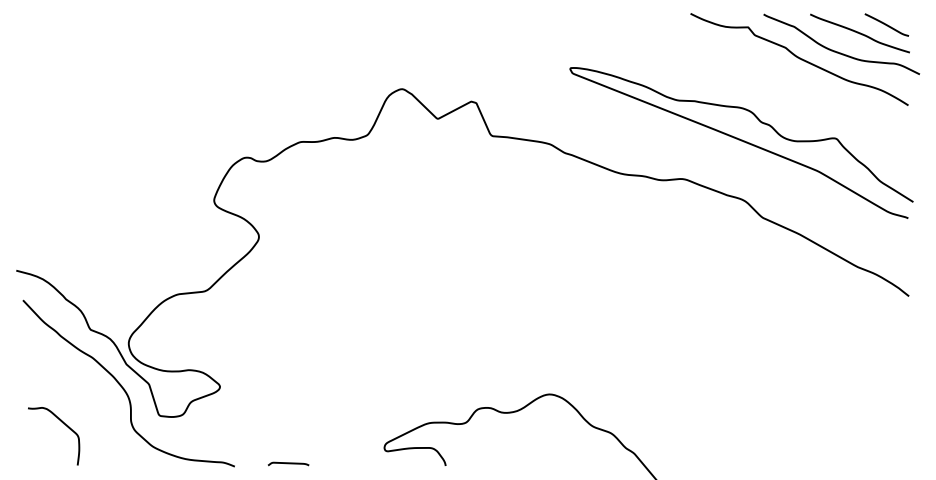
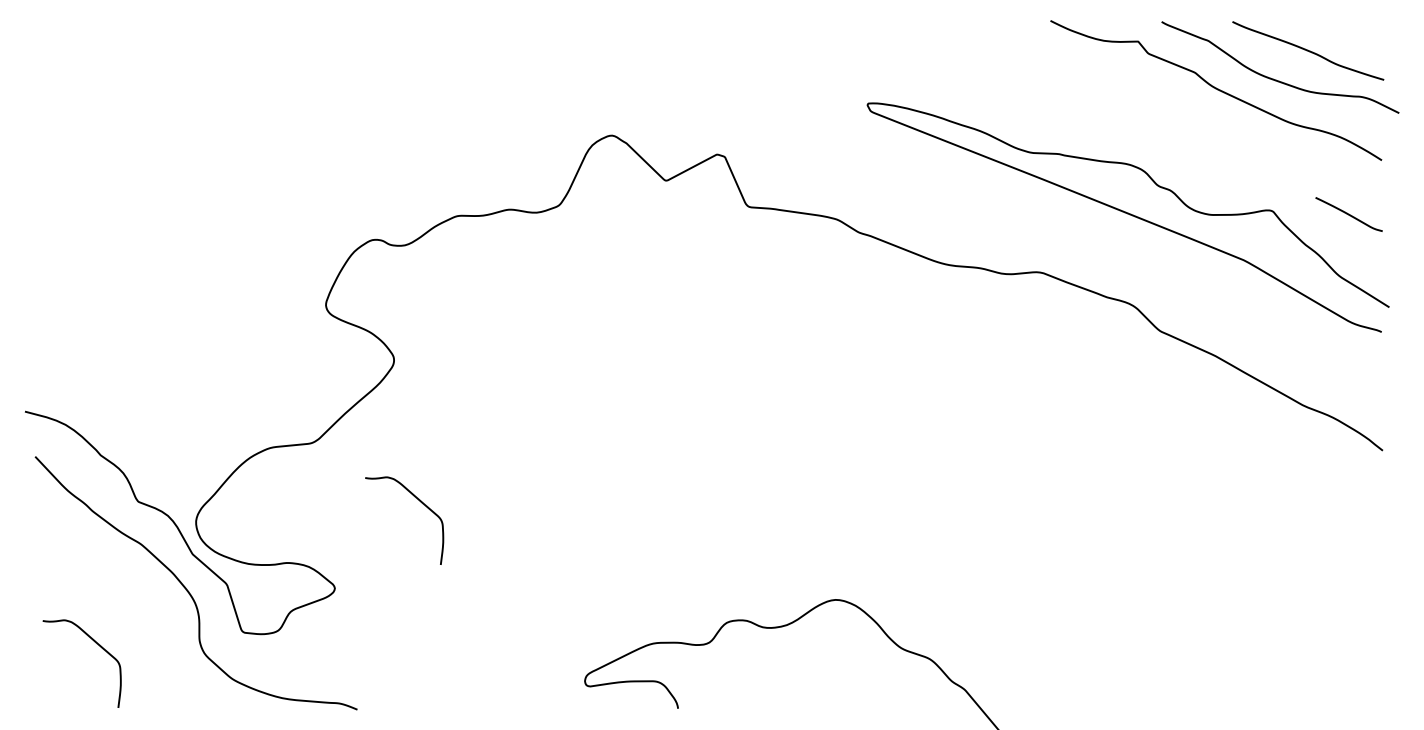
line: (886, 24) -> (1348, 213), moved
curve: (275, 330) -> (419, 502), added
curve: (288, 463) -> (438, 704), removed

